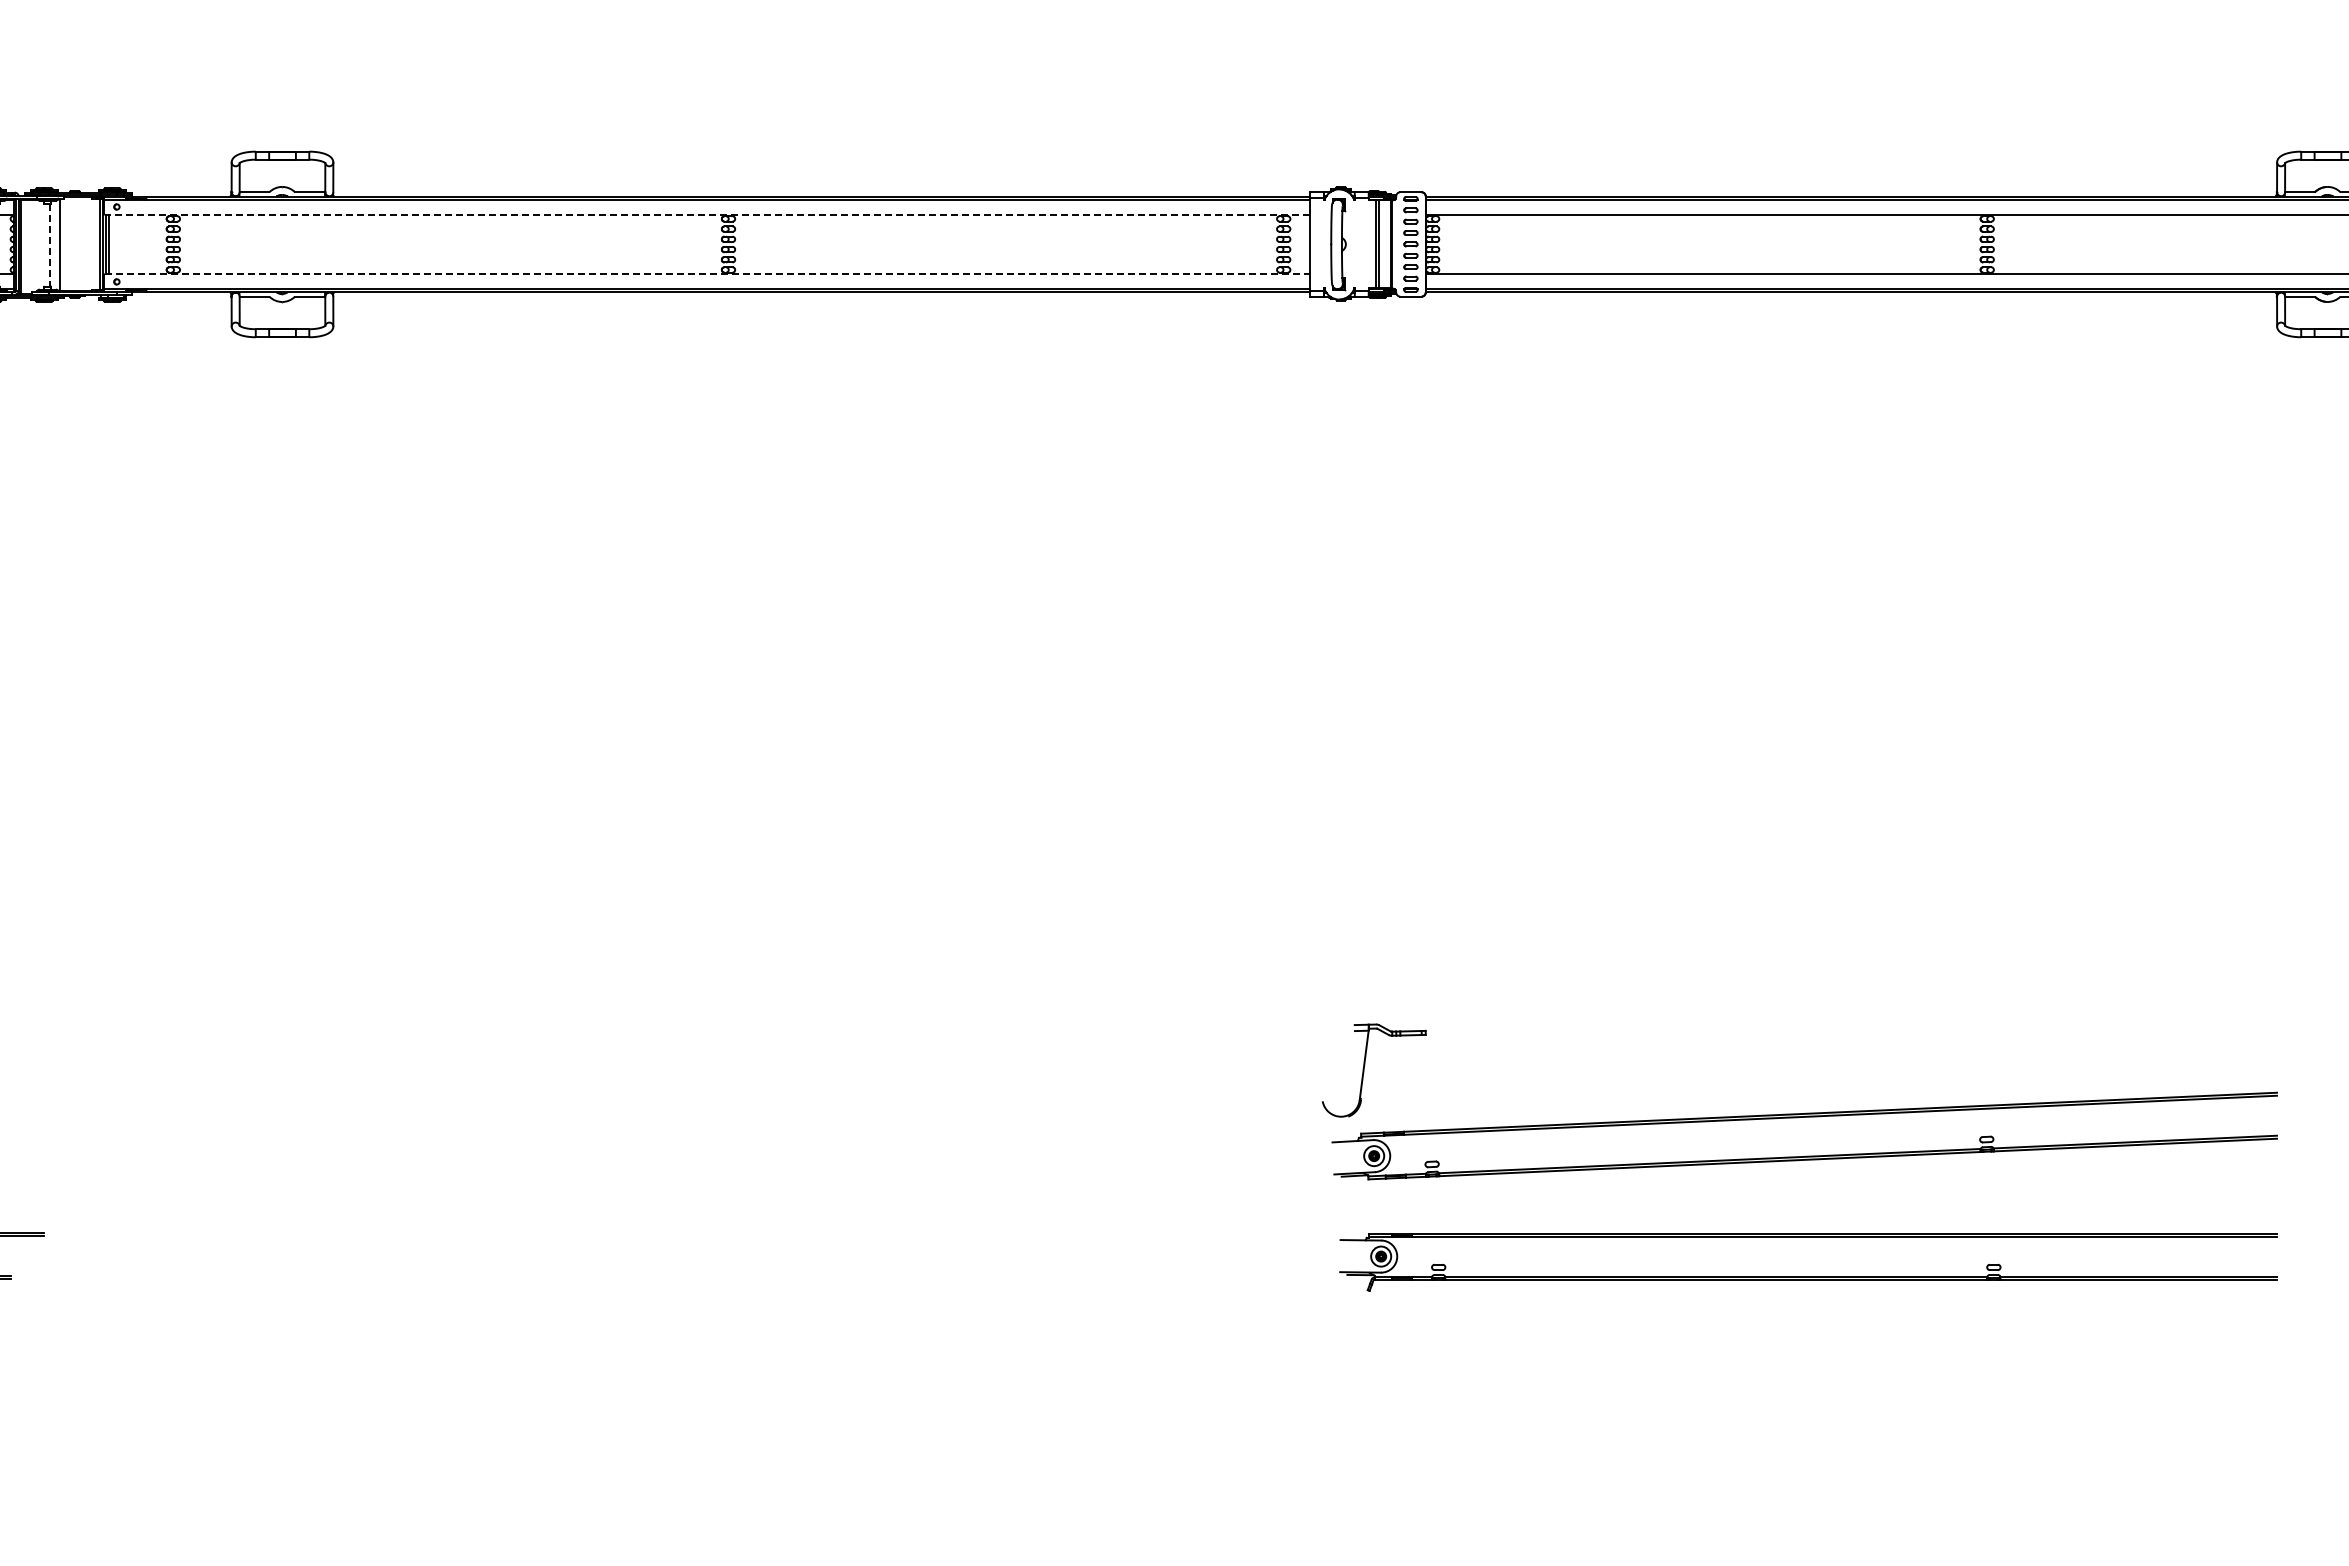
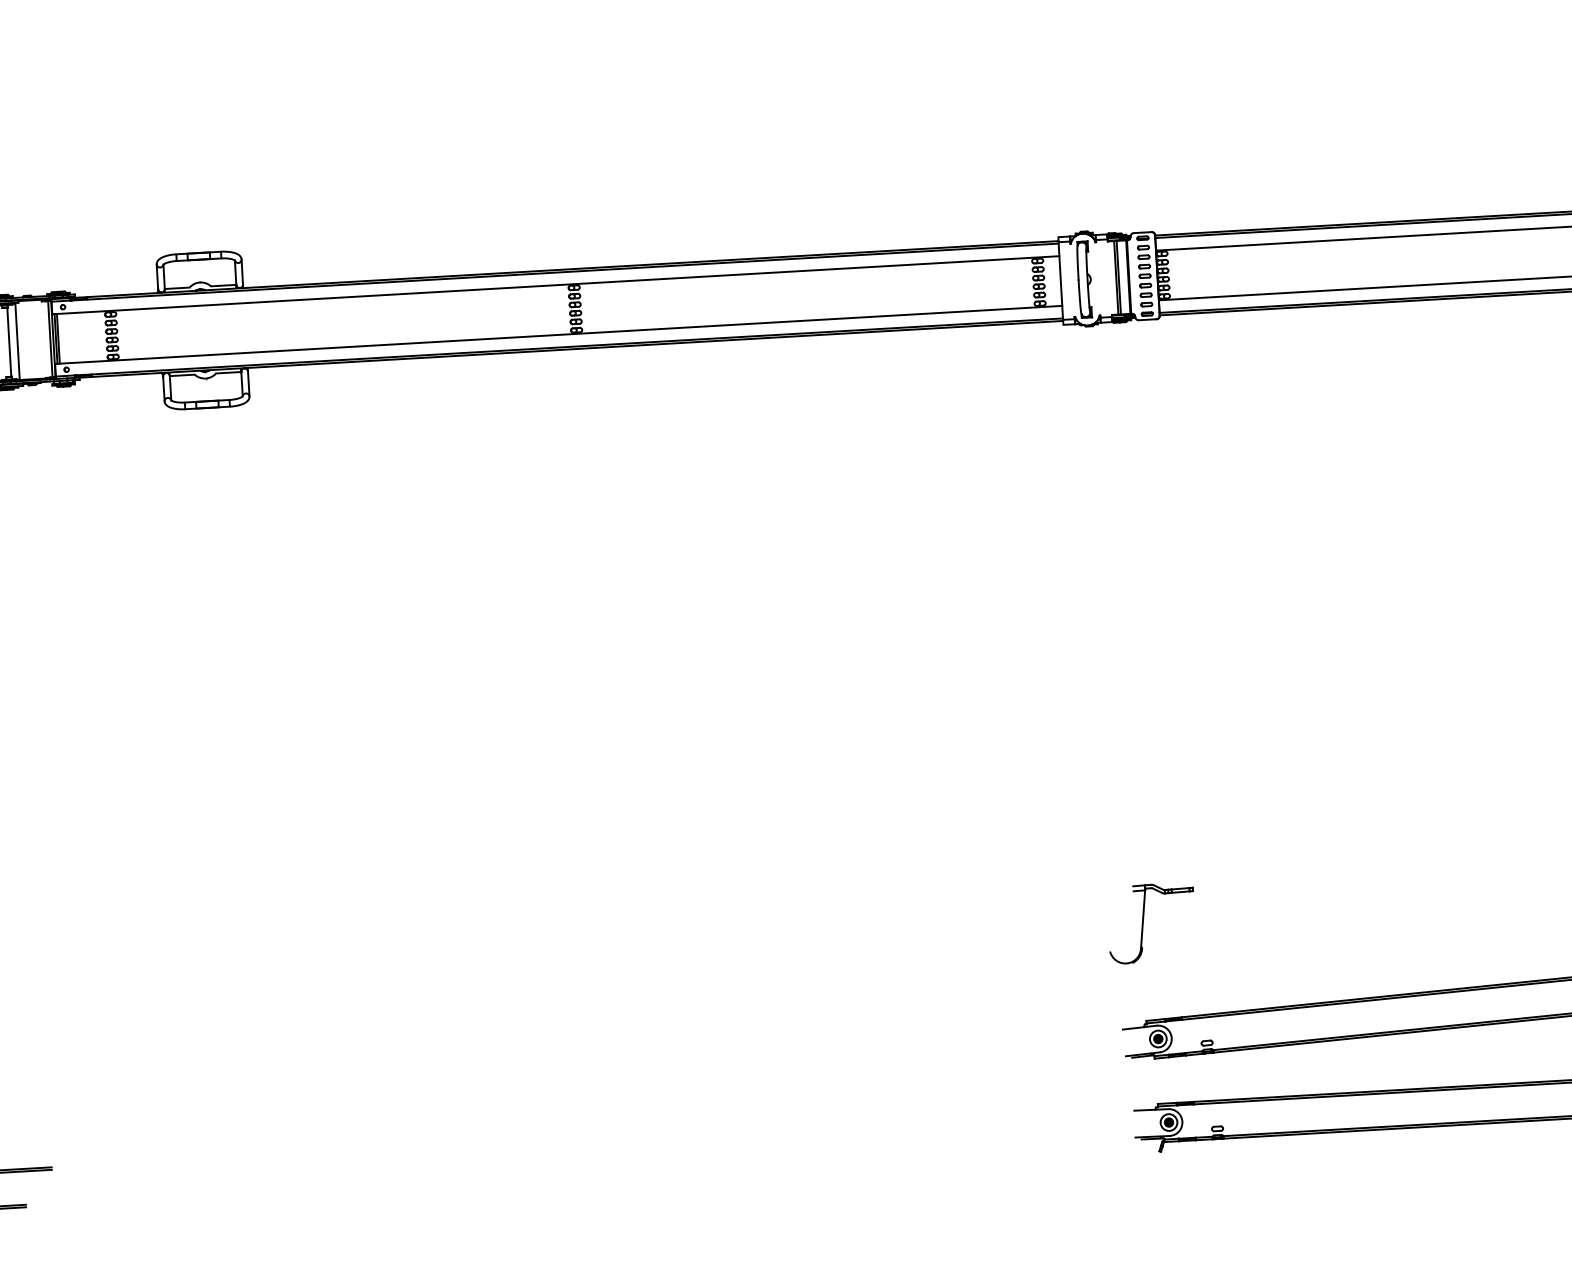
line: (707, 214) -> (556, 285), dashed -> solid
line: (50, 245) -> (9, 342), dashed -> solid
line: (707, 274) -> (559, 335), dashed -> solid
part: (1364, 1070) -> (1143, 923), moved

